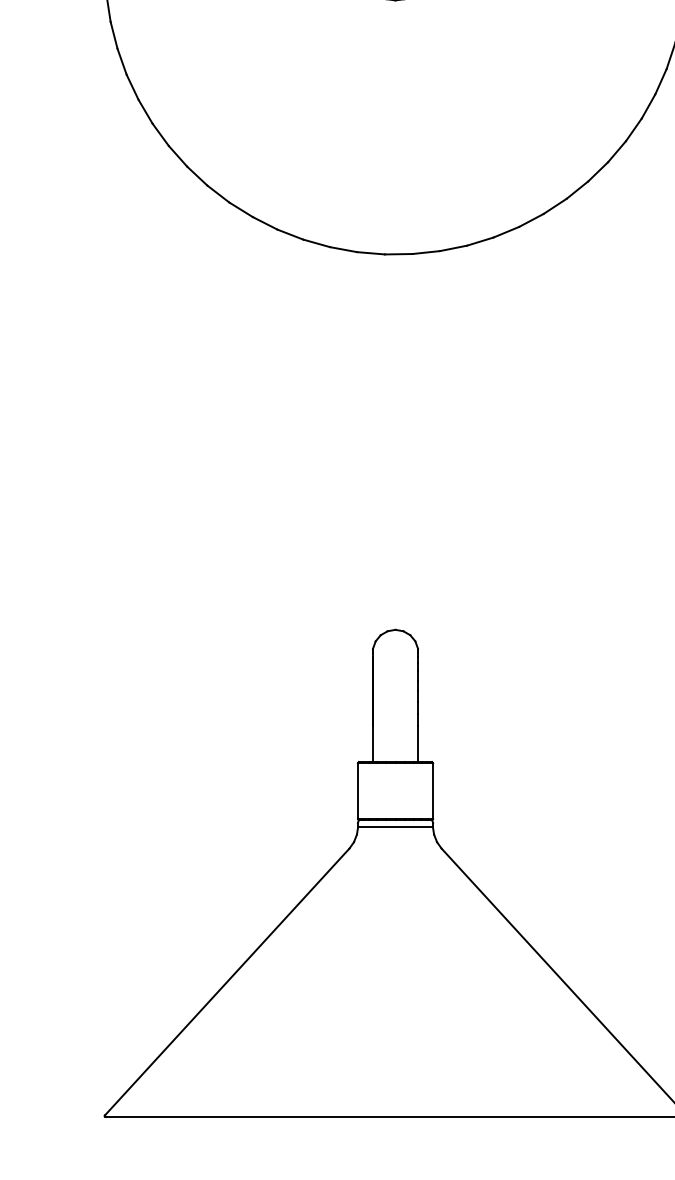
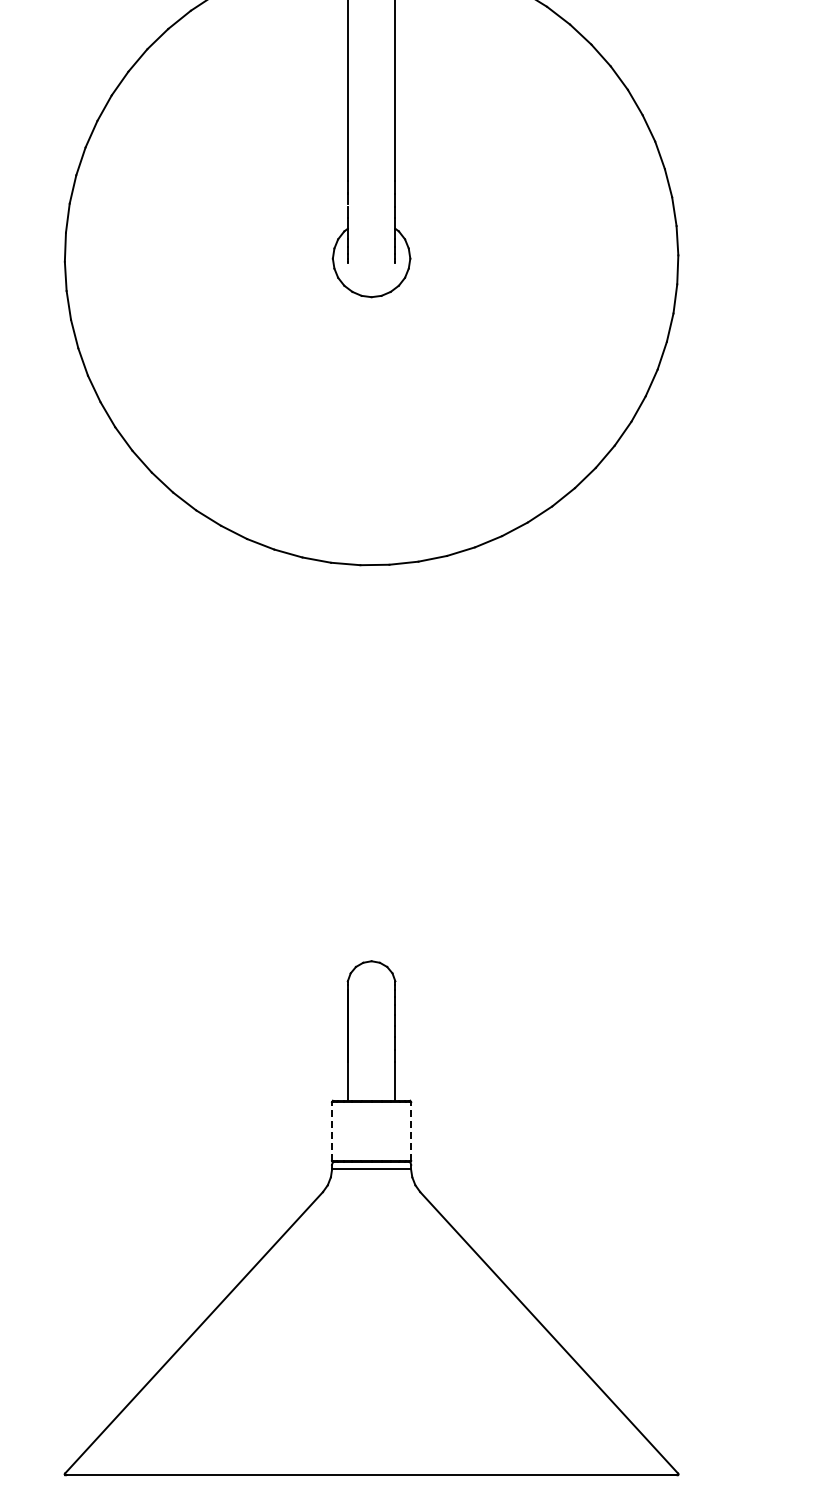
line: (358, 791) -> (332, 1131), solid -> dashed
line: (433, 791) -> (411, 1131), solid -> dashed

